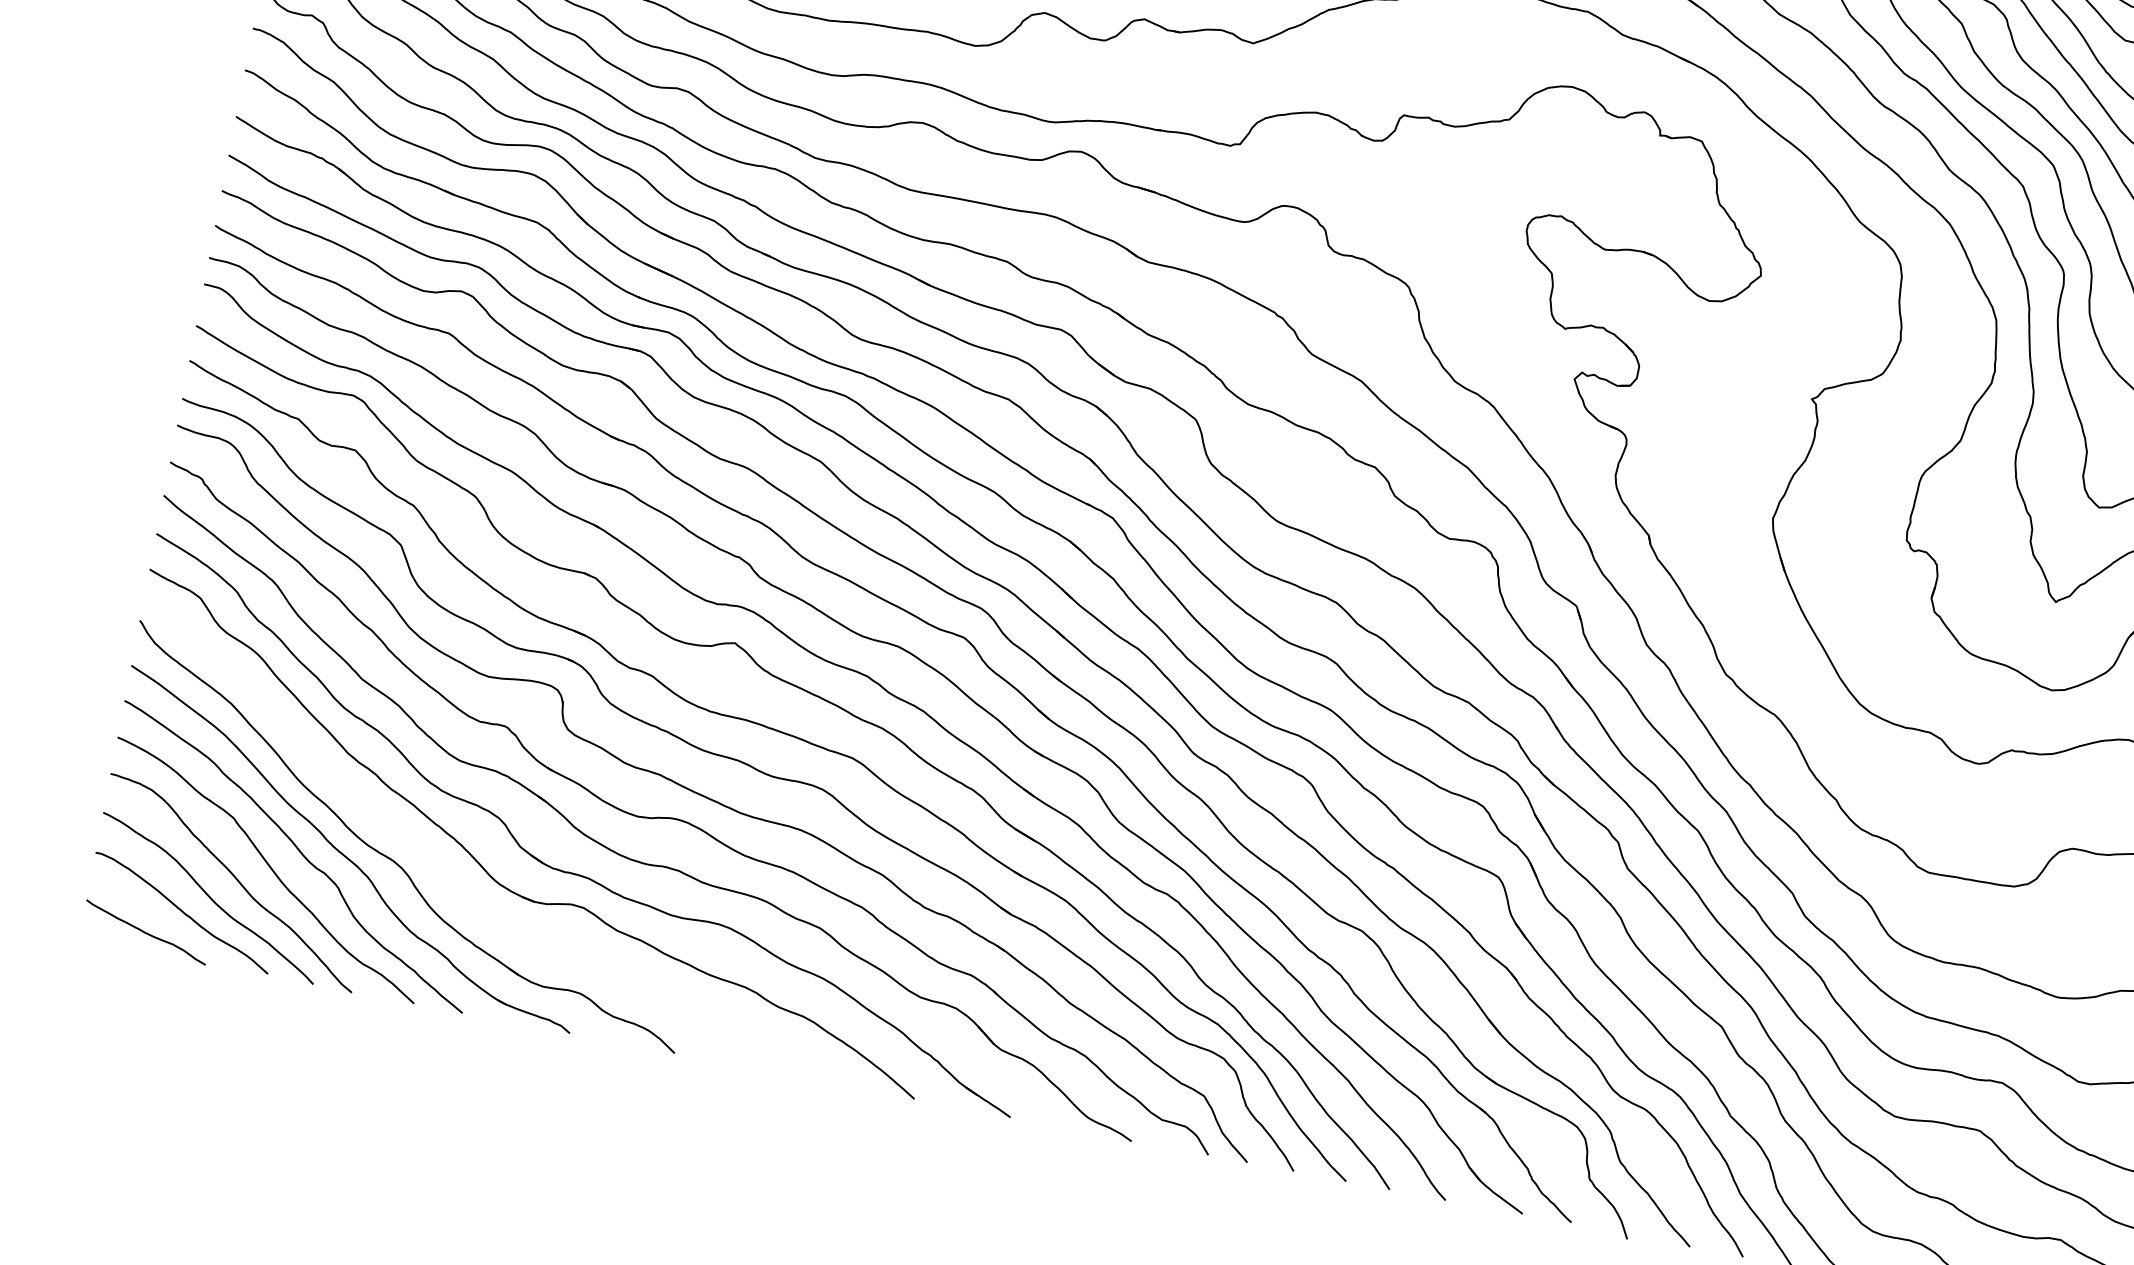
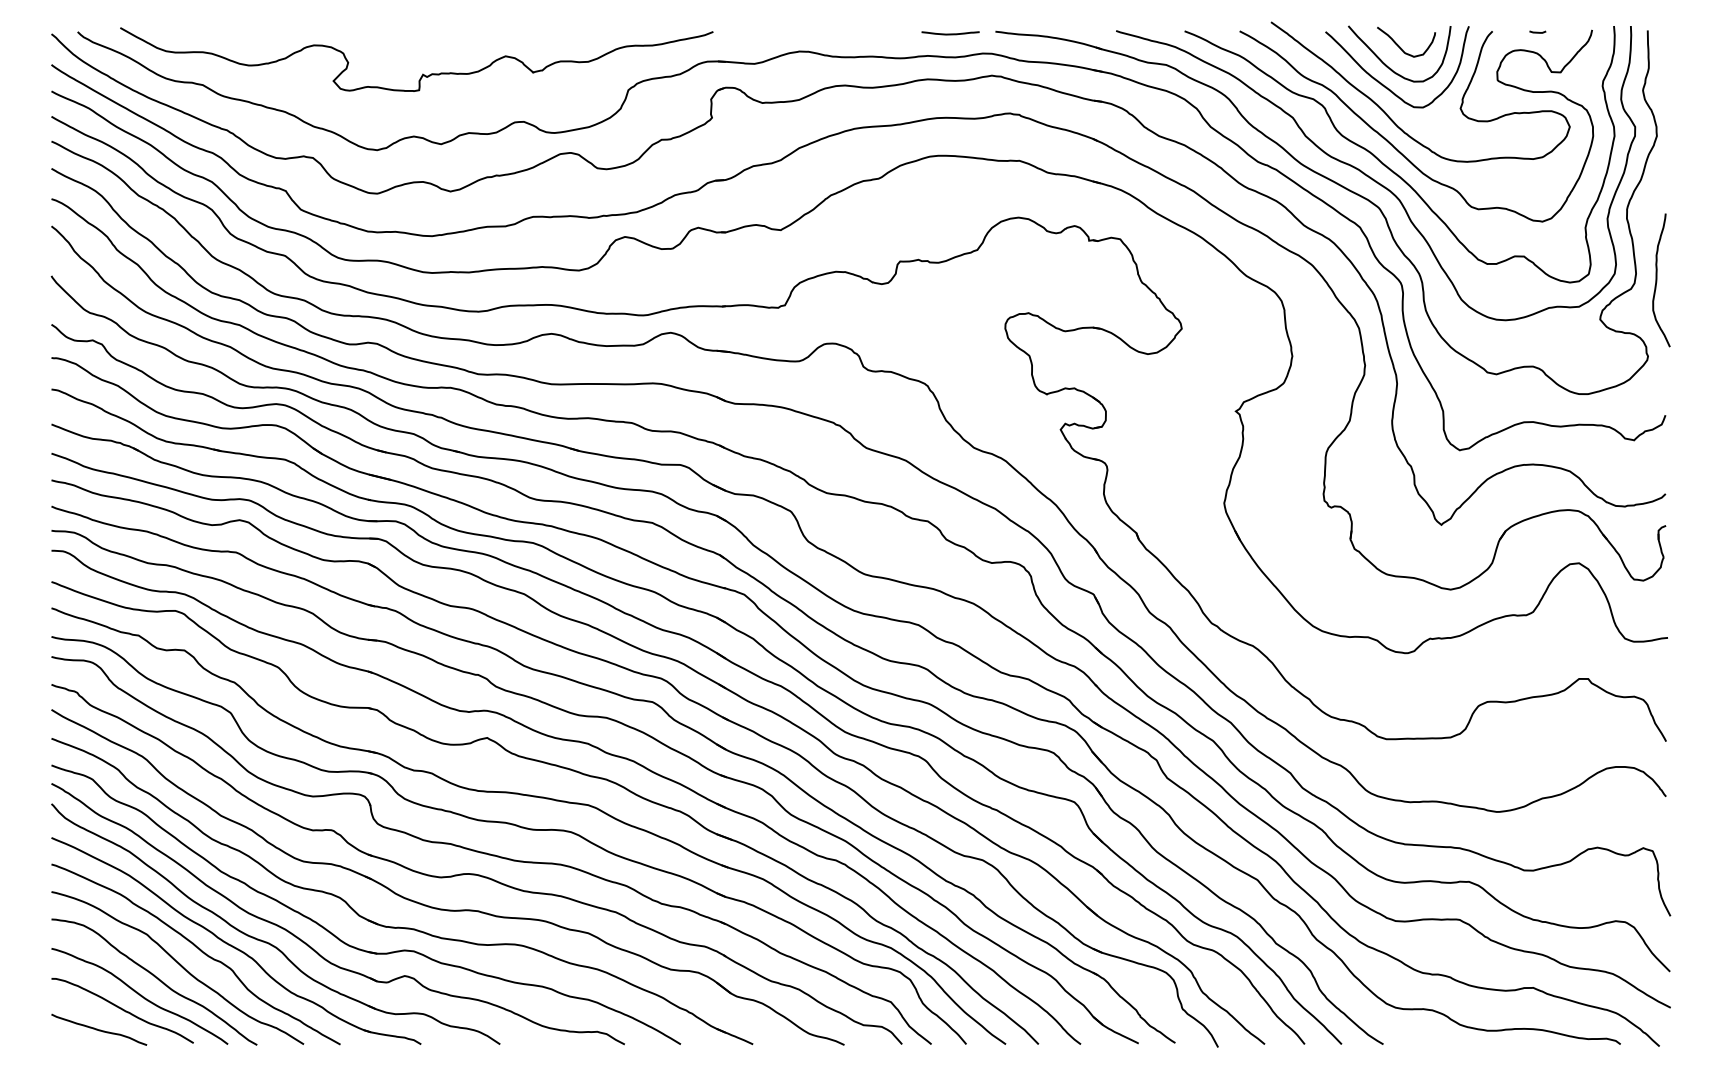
part: (448, 875) -> (311, 946), added

